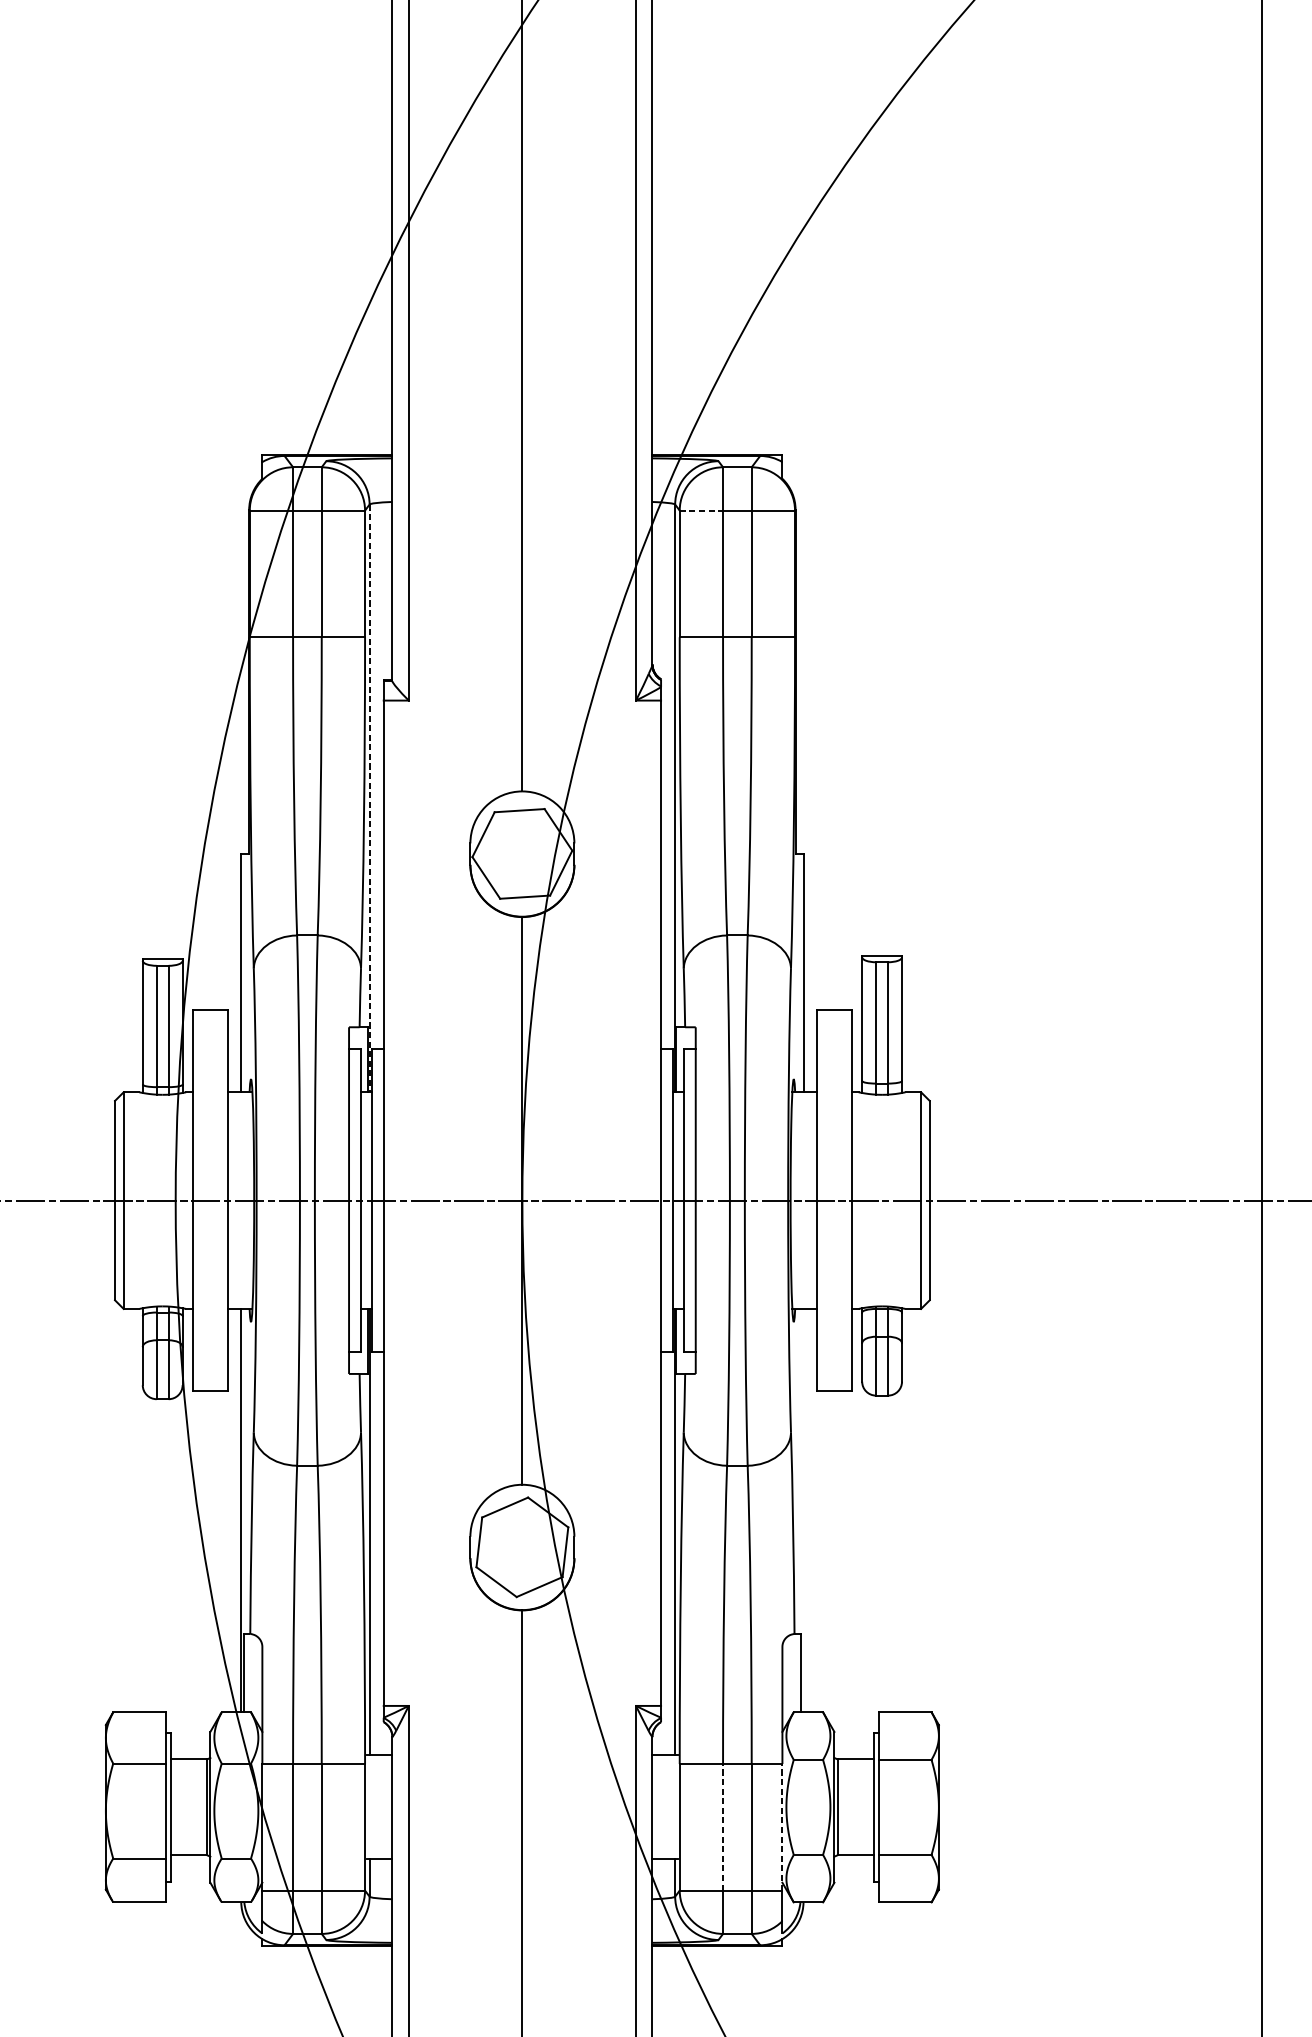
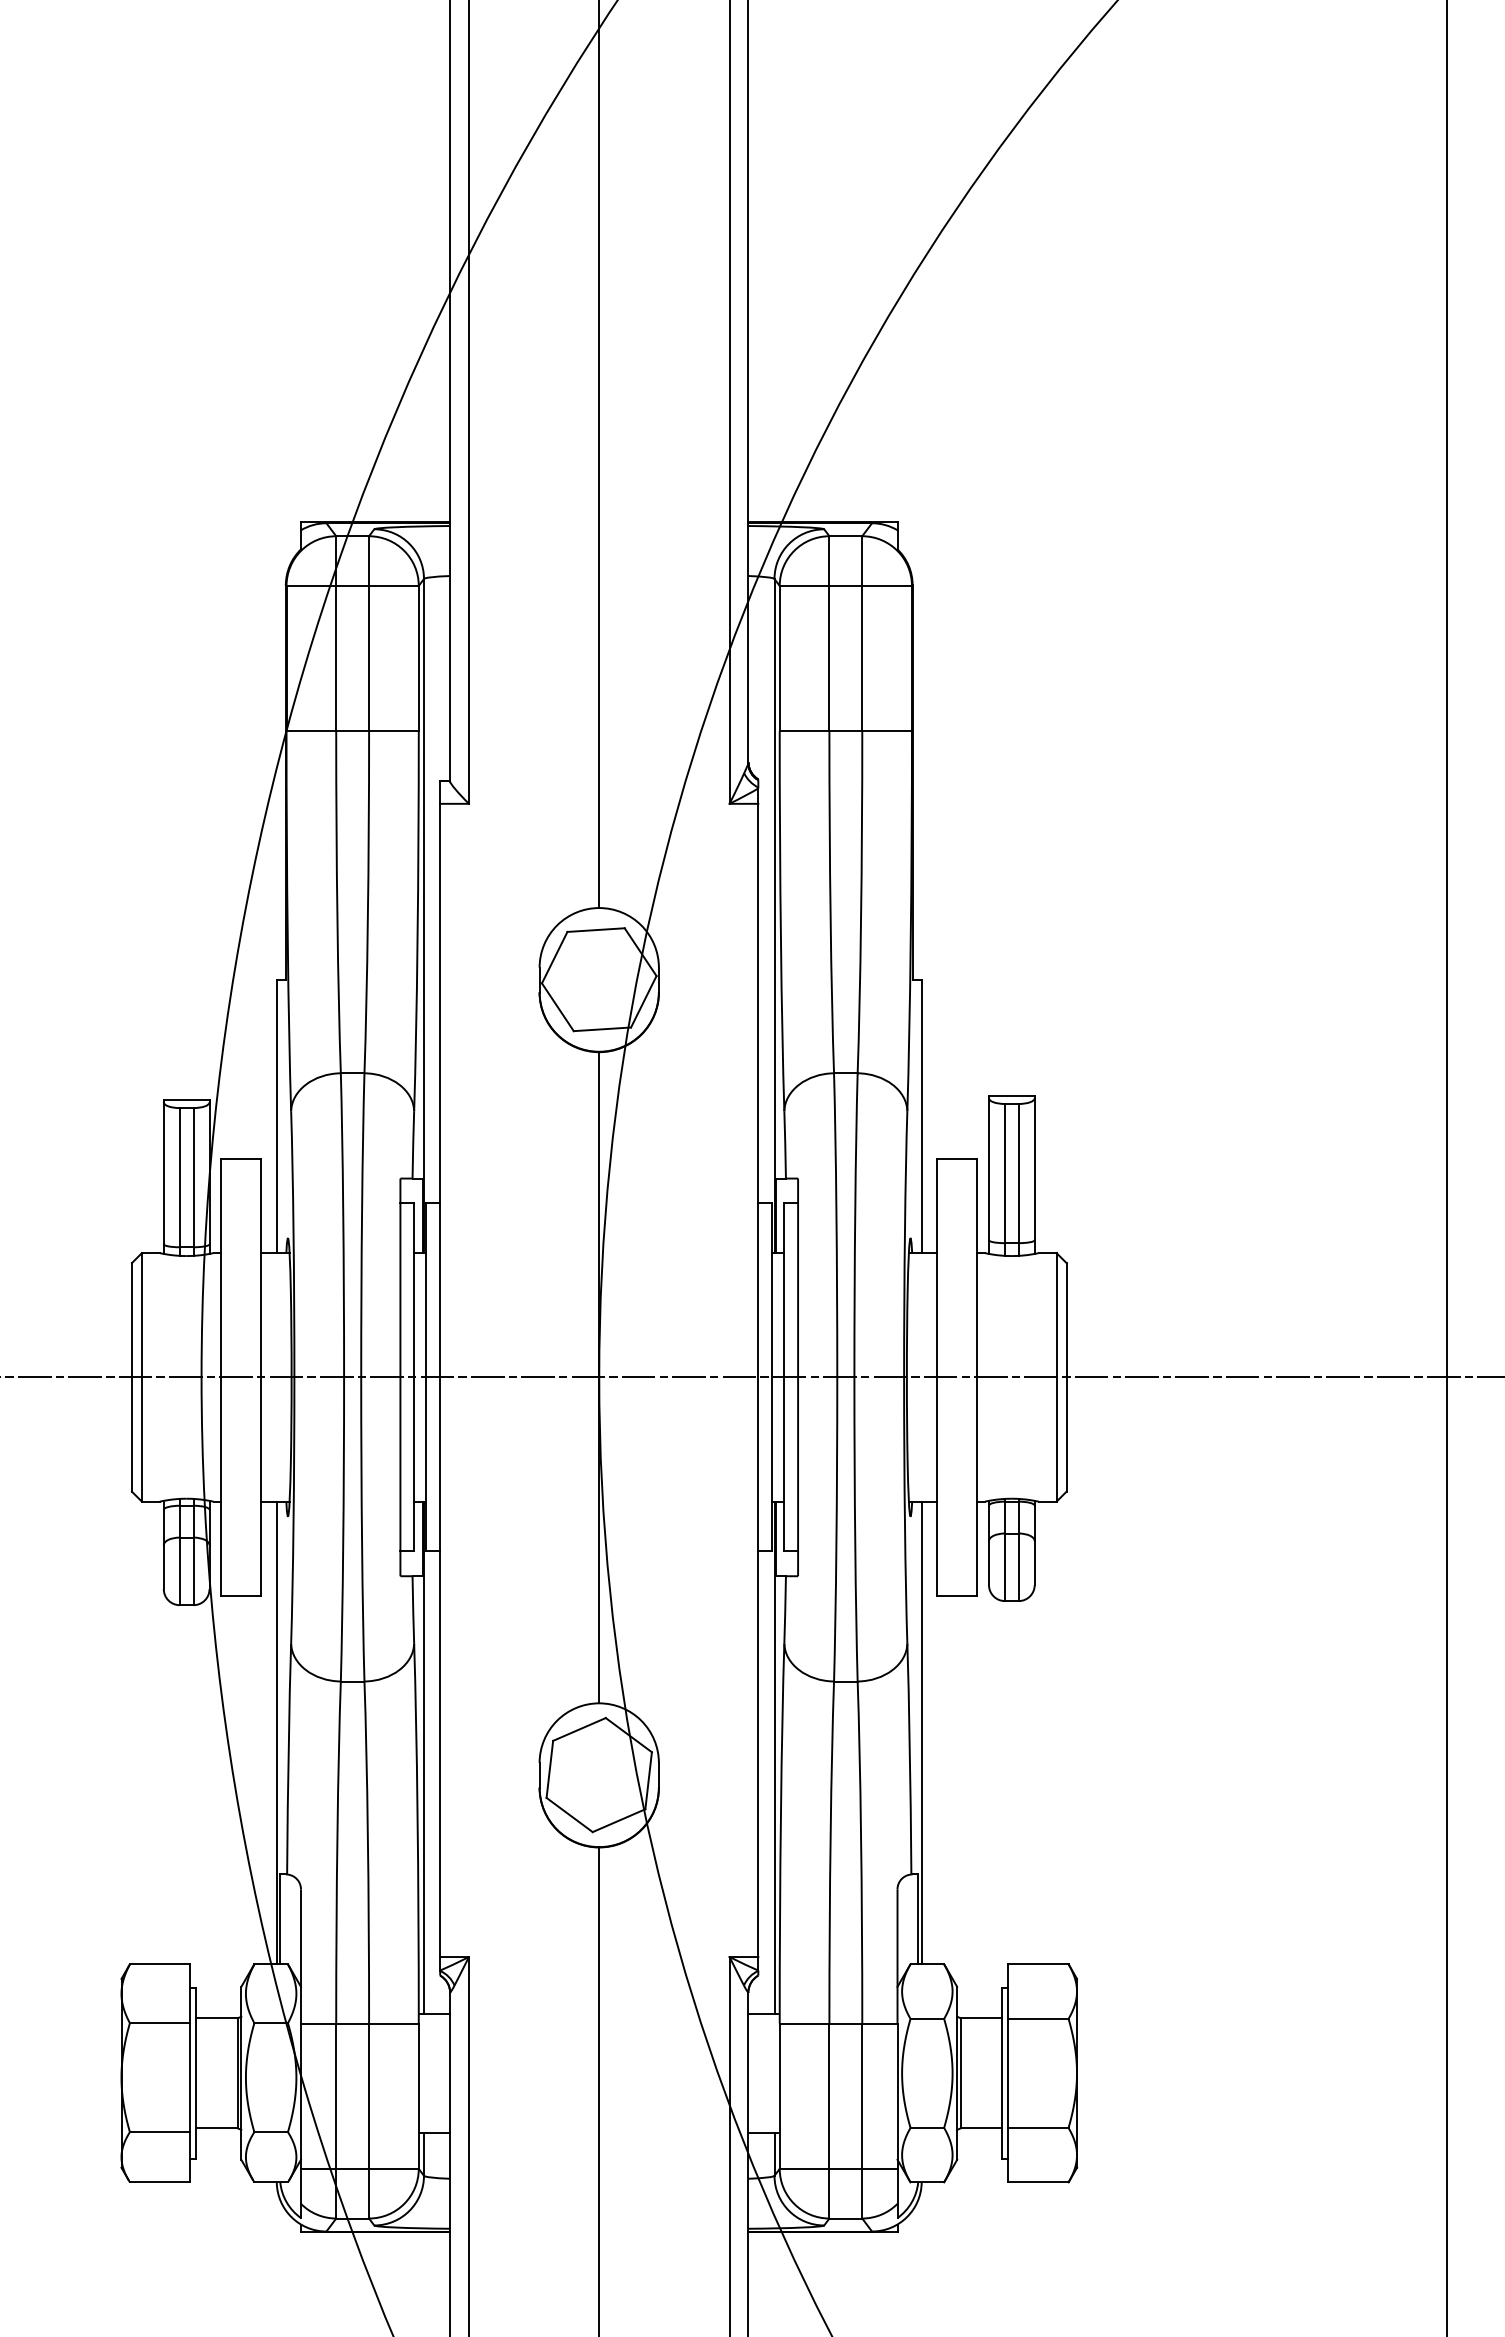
line: (701, 510) -> (804, 585), dashed -> solid
line: (370, 798) -> (424, 916), dashed -> solid
line: (803, 1510) -> (921, 1732), added
line: (723, 1827) -> (829, 2096), dashed -> solid
line: (782, 1827) -> (897, 2096), dashed -> solid

